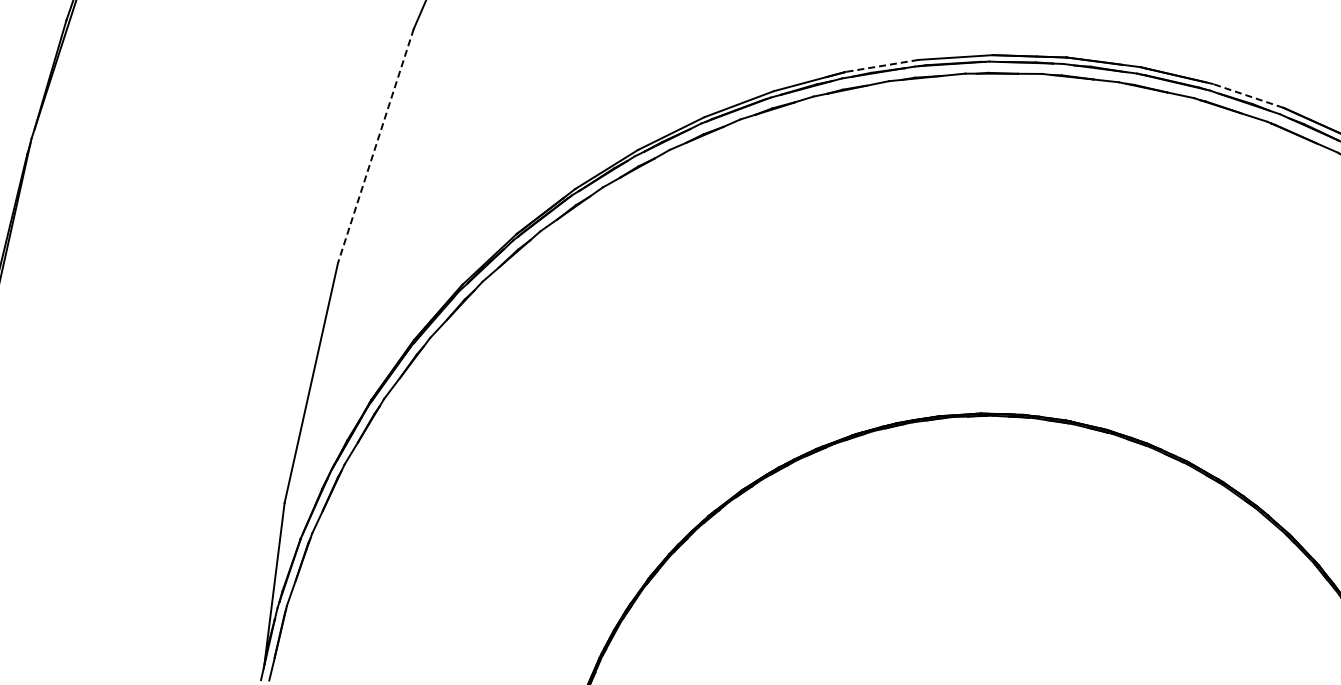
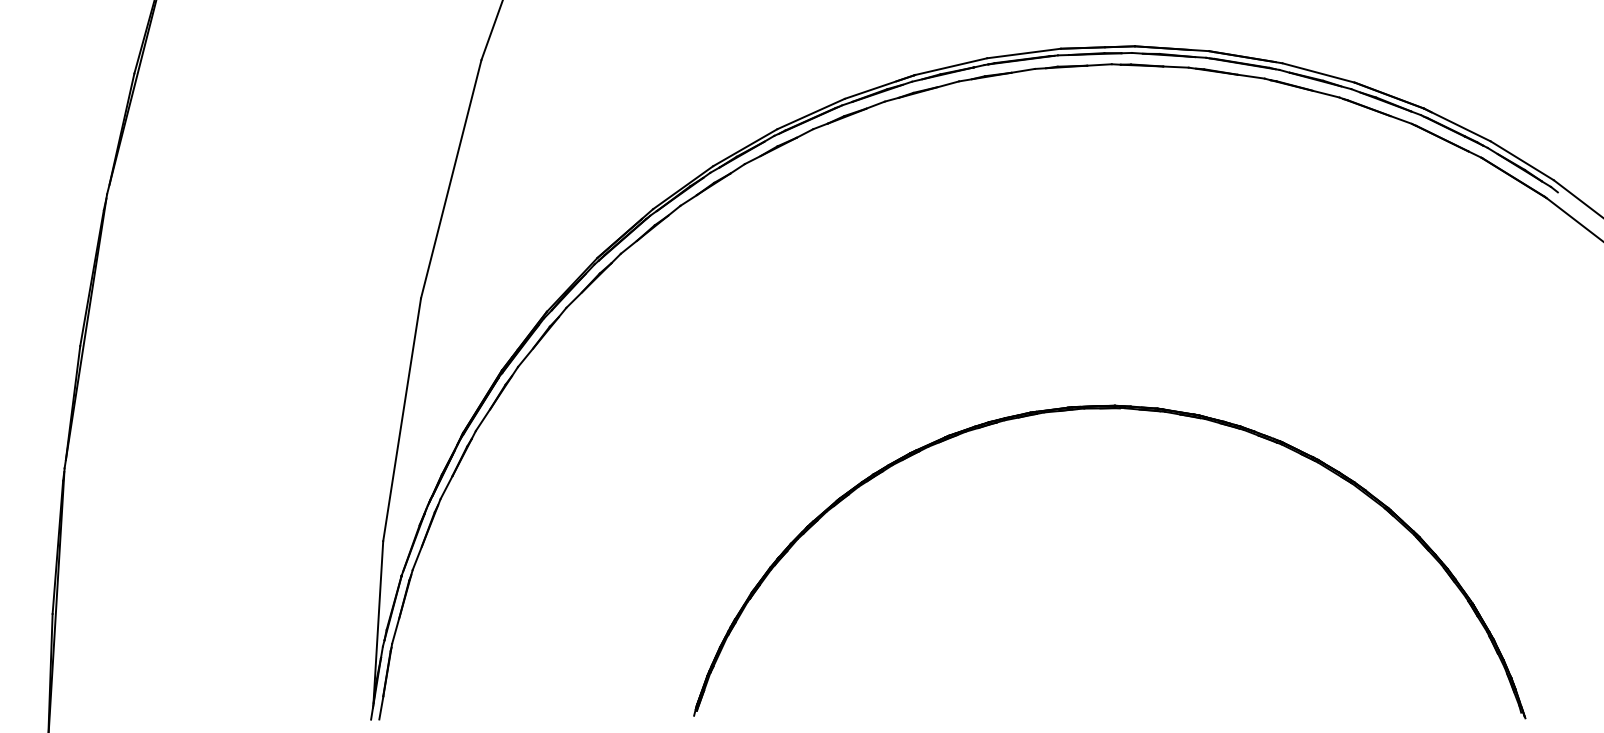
line: (881, 65) -> (950, 66), dashed -> solid
line: (1247, 95) -> (1317, 72), dashed -> solid
line: (376, 146) -> (451, 179), dashed -> solid

